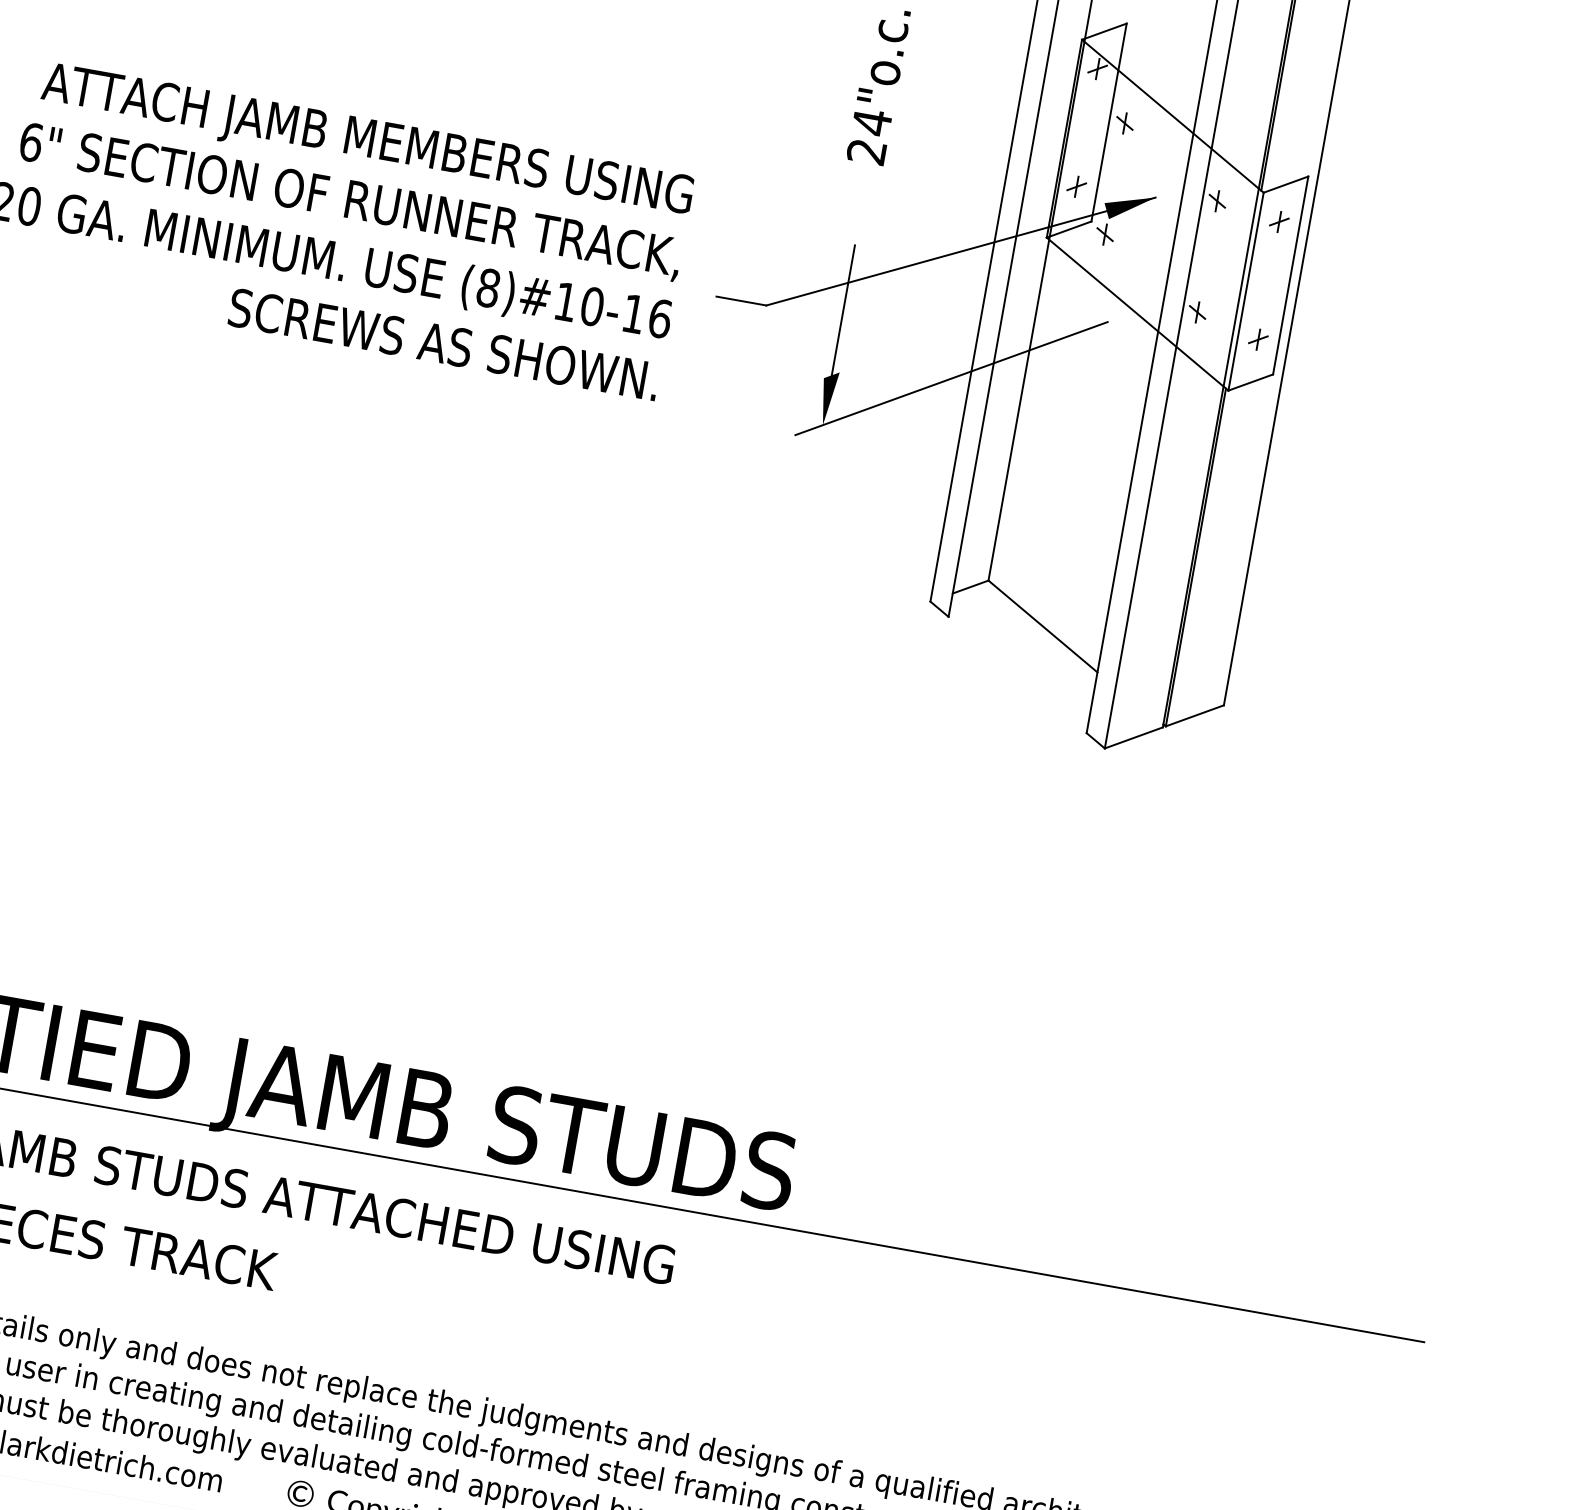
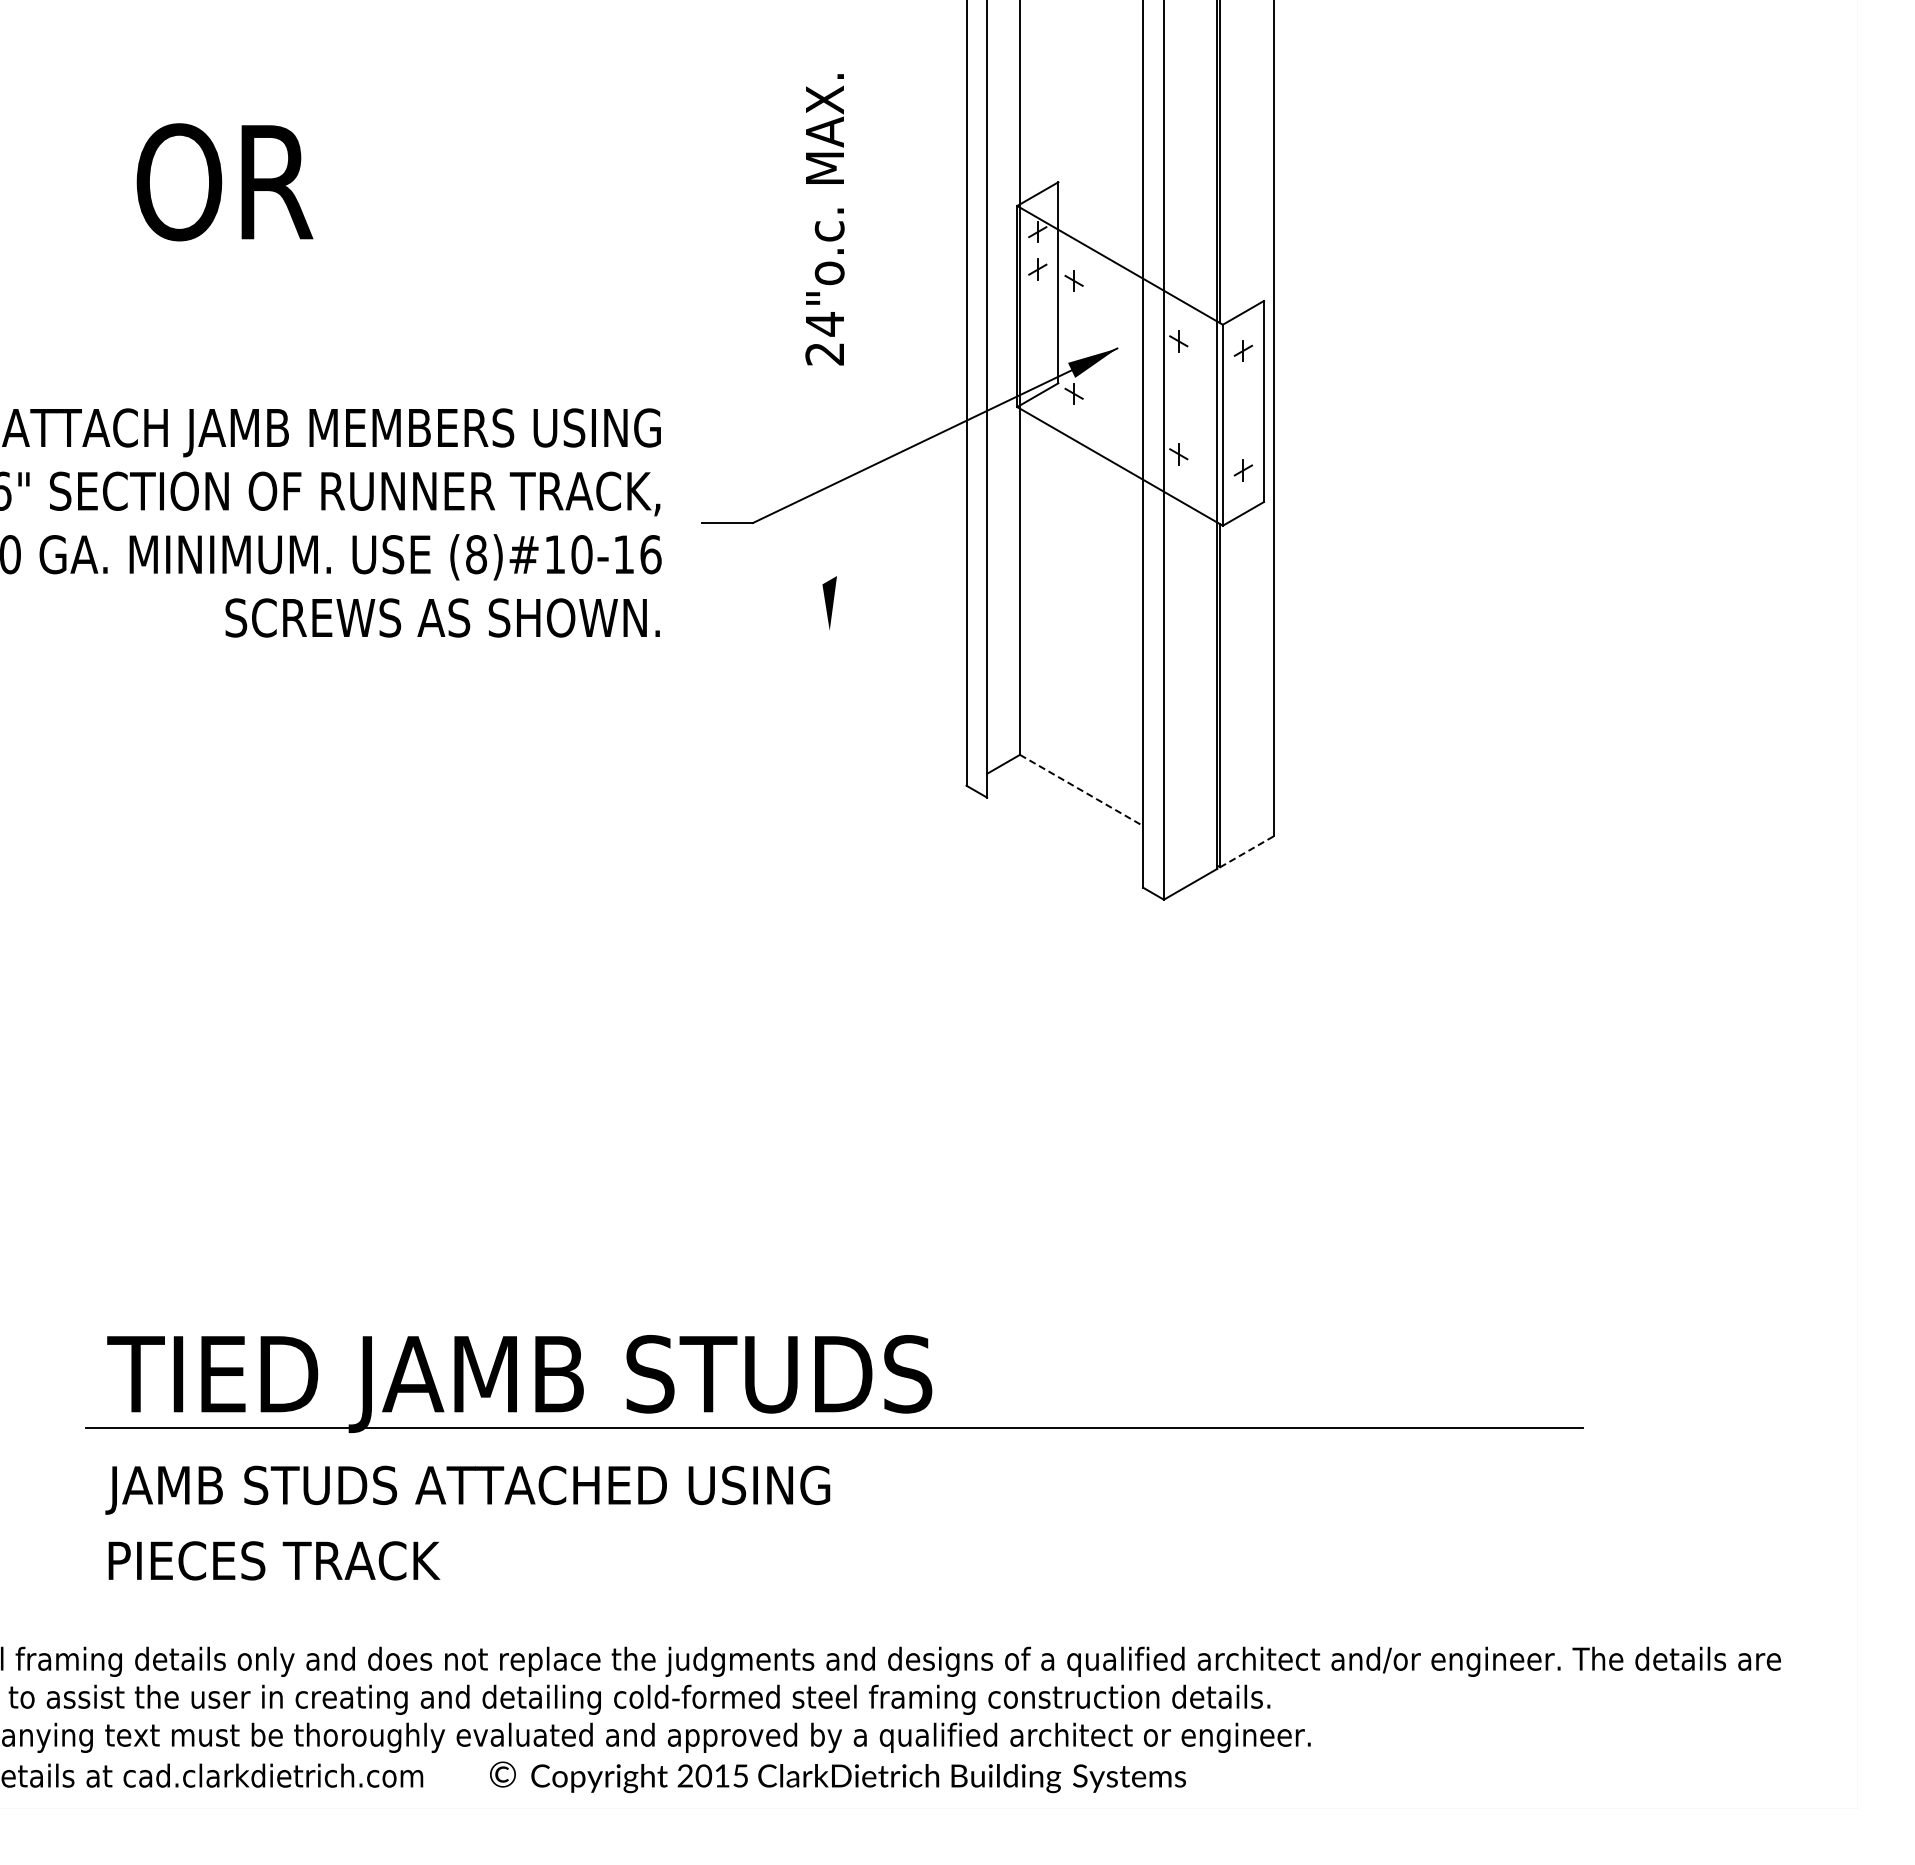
part: (1076, 186) -> (1037, 269), moved
line: (843, 310) -> (829, 514), removed
line: (950, 378) -> (947, 562), removed
line: (1043, 626) -> (1082, 790), solid -> dashed
line: (1194, 715) -> (1246, 851), solid -> dashed

